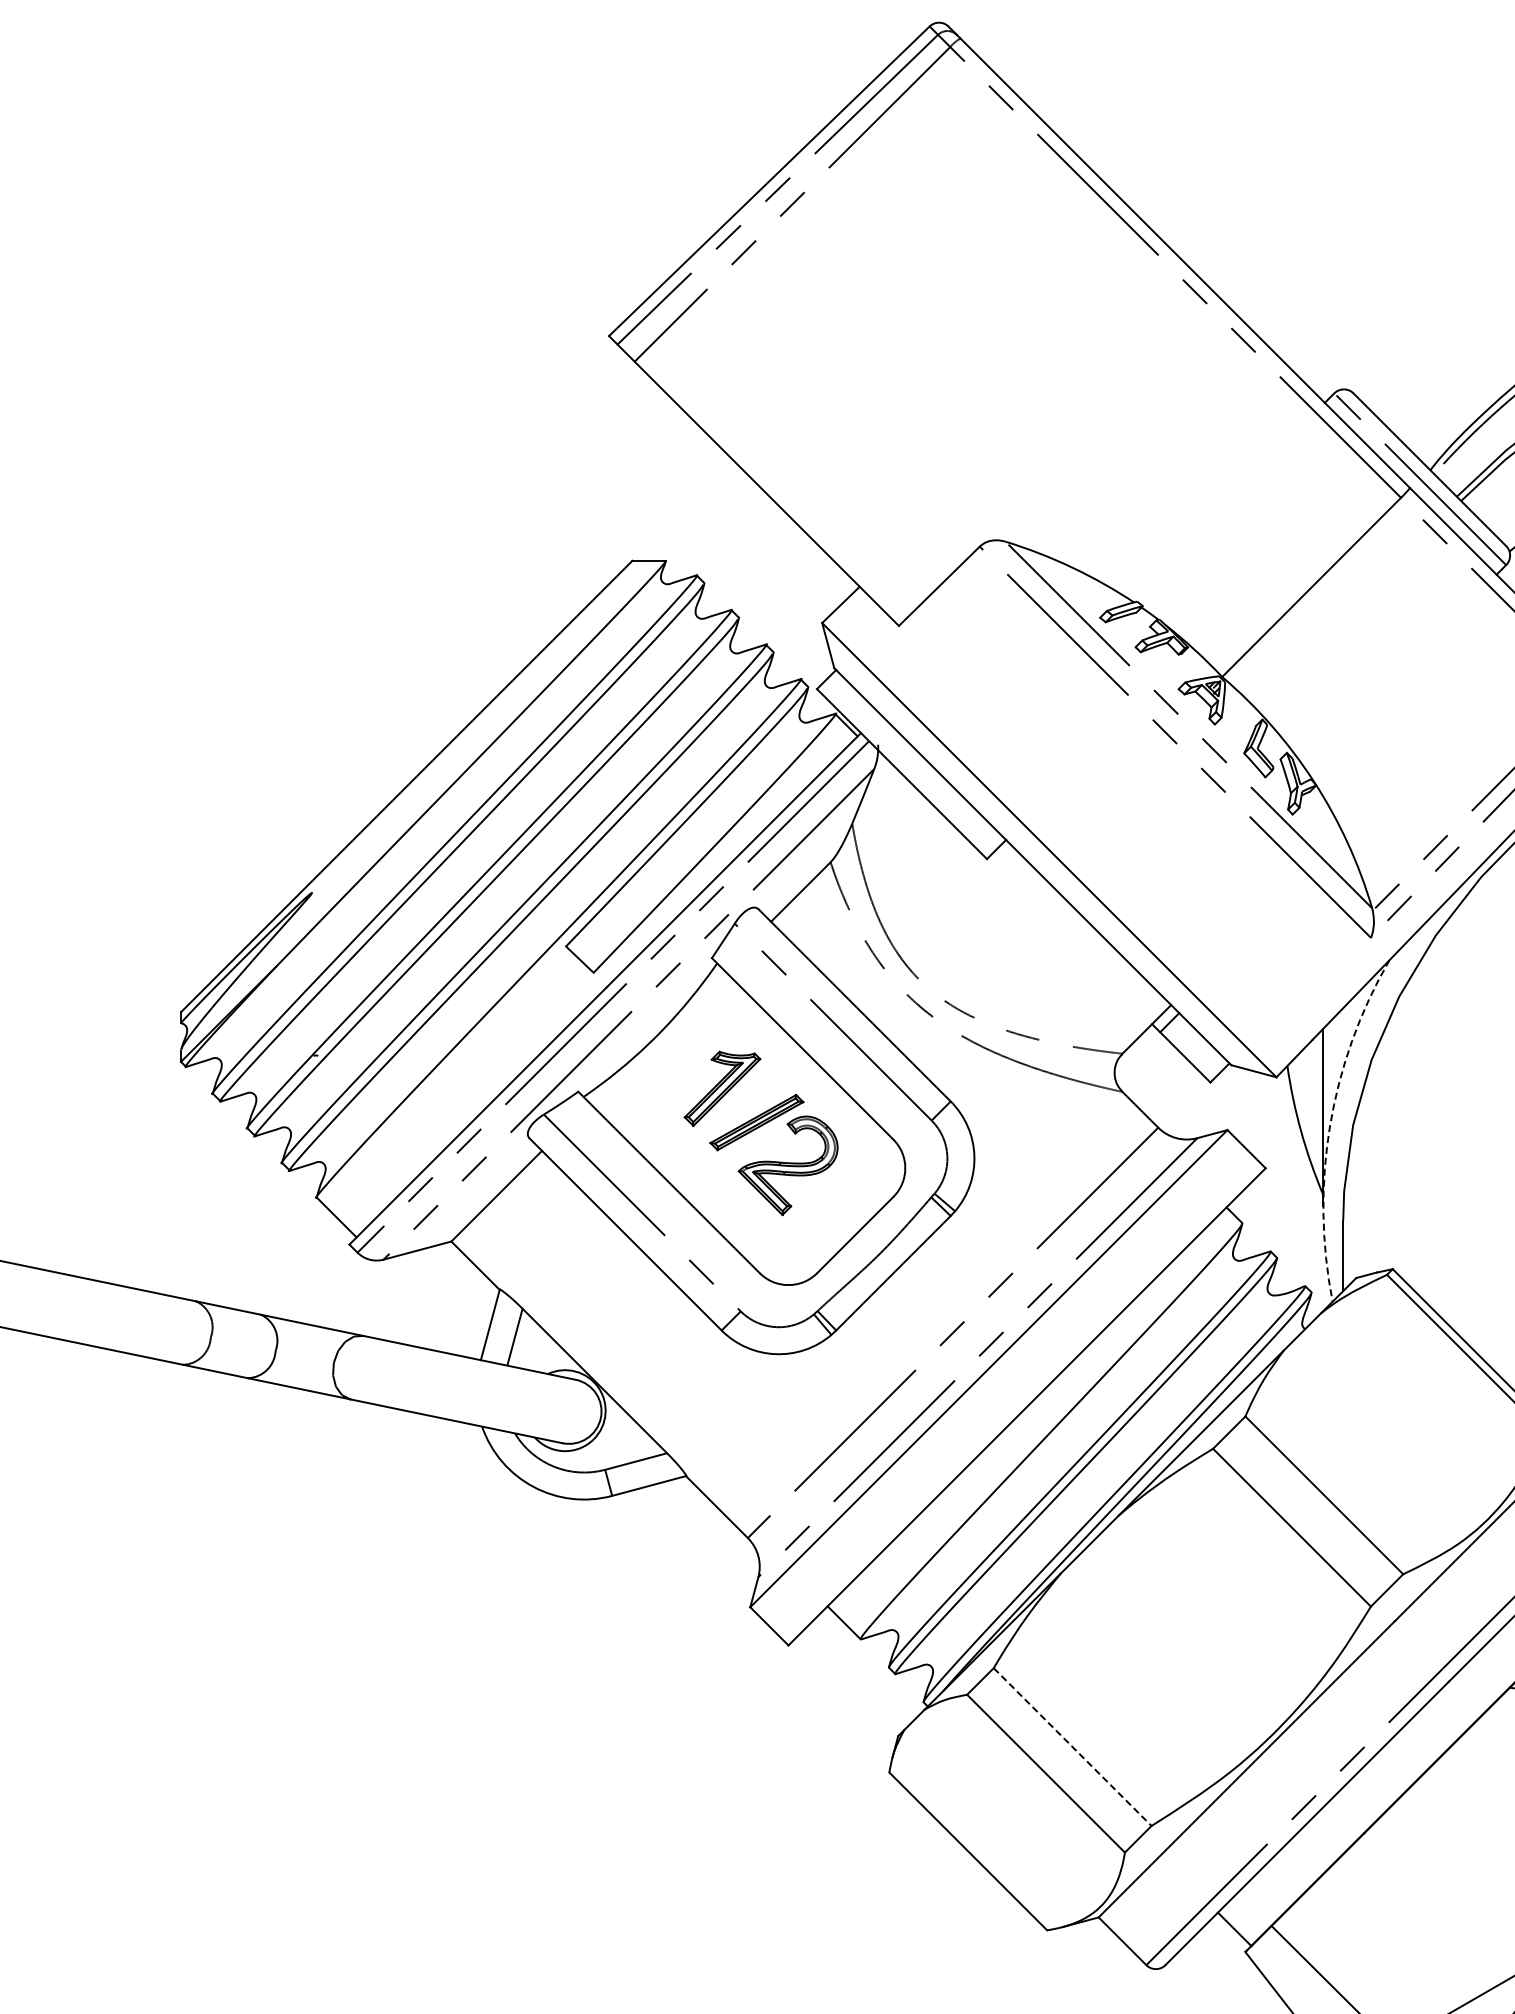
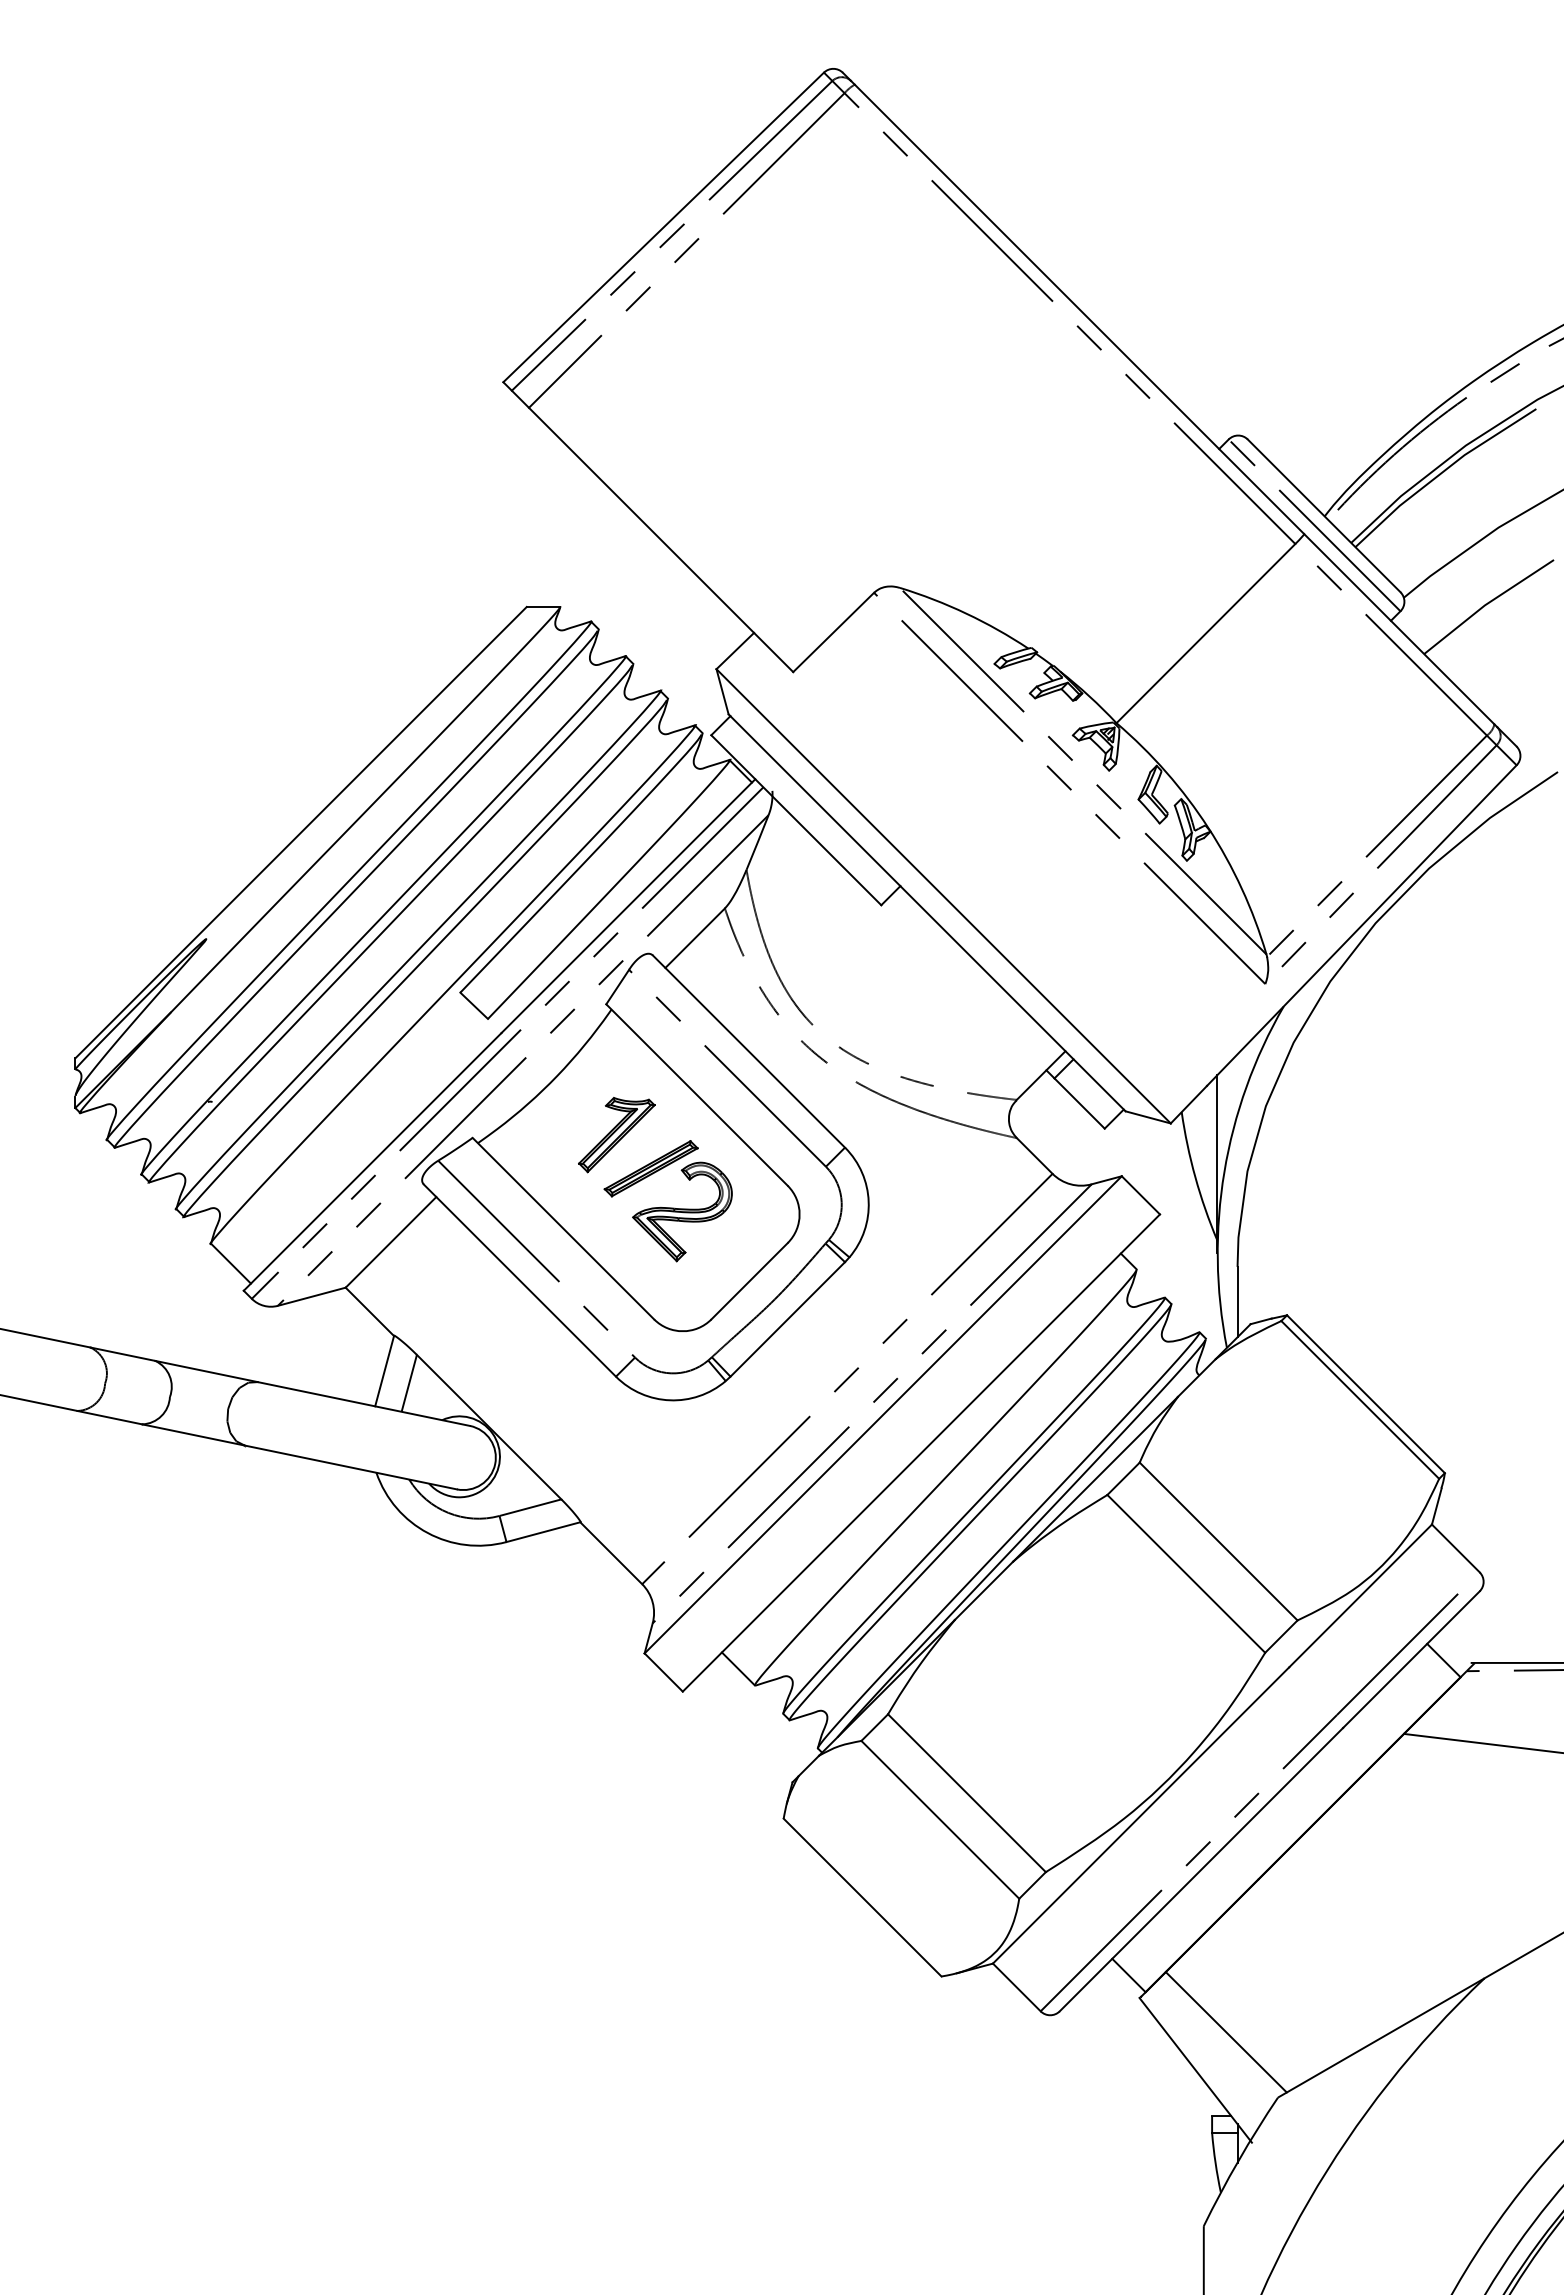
arc: (1330, 1126) -> (1224, 1172), dashed -> solid
line: (1072, 1747) -> (966, 1793), dashed -> solid

